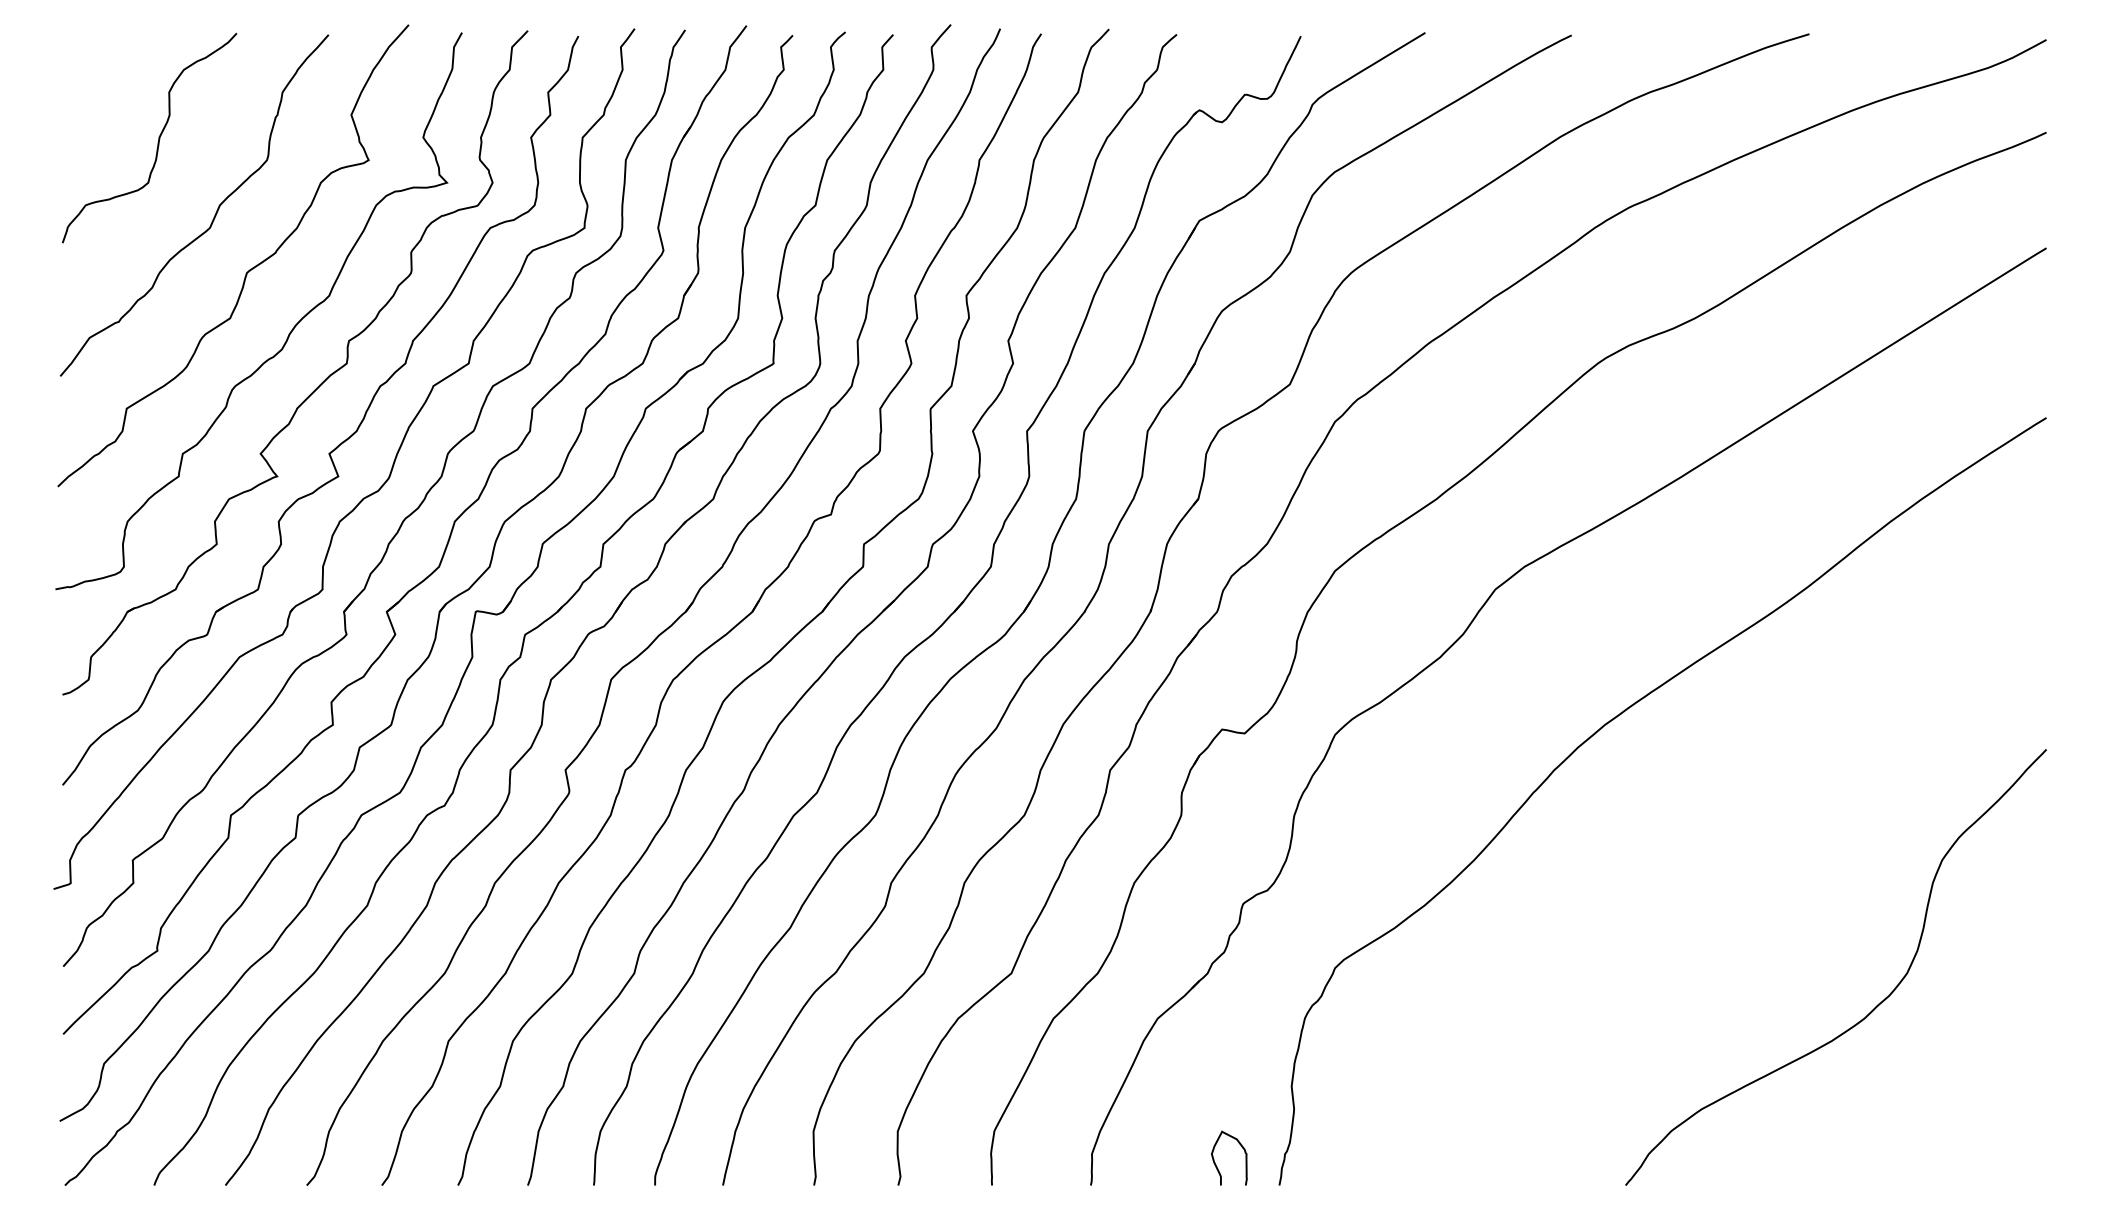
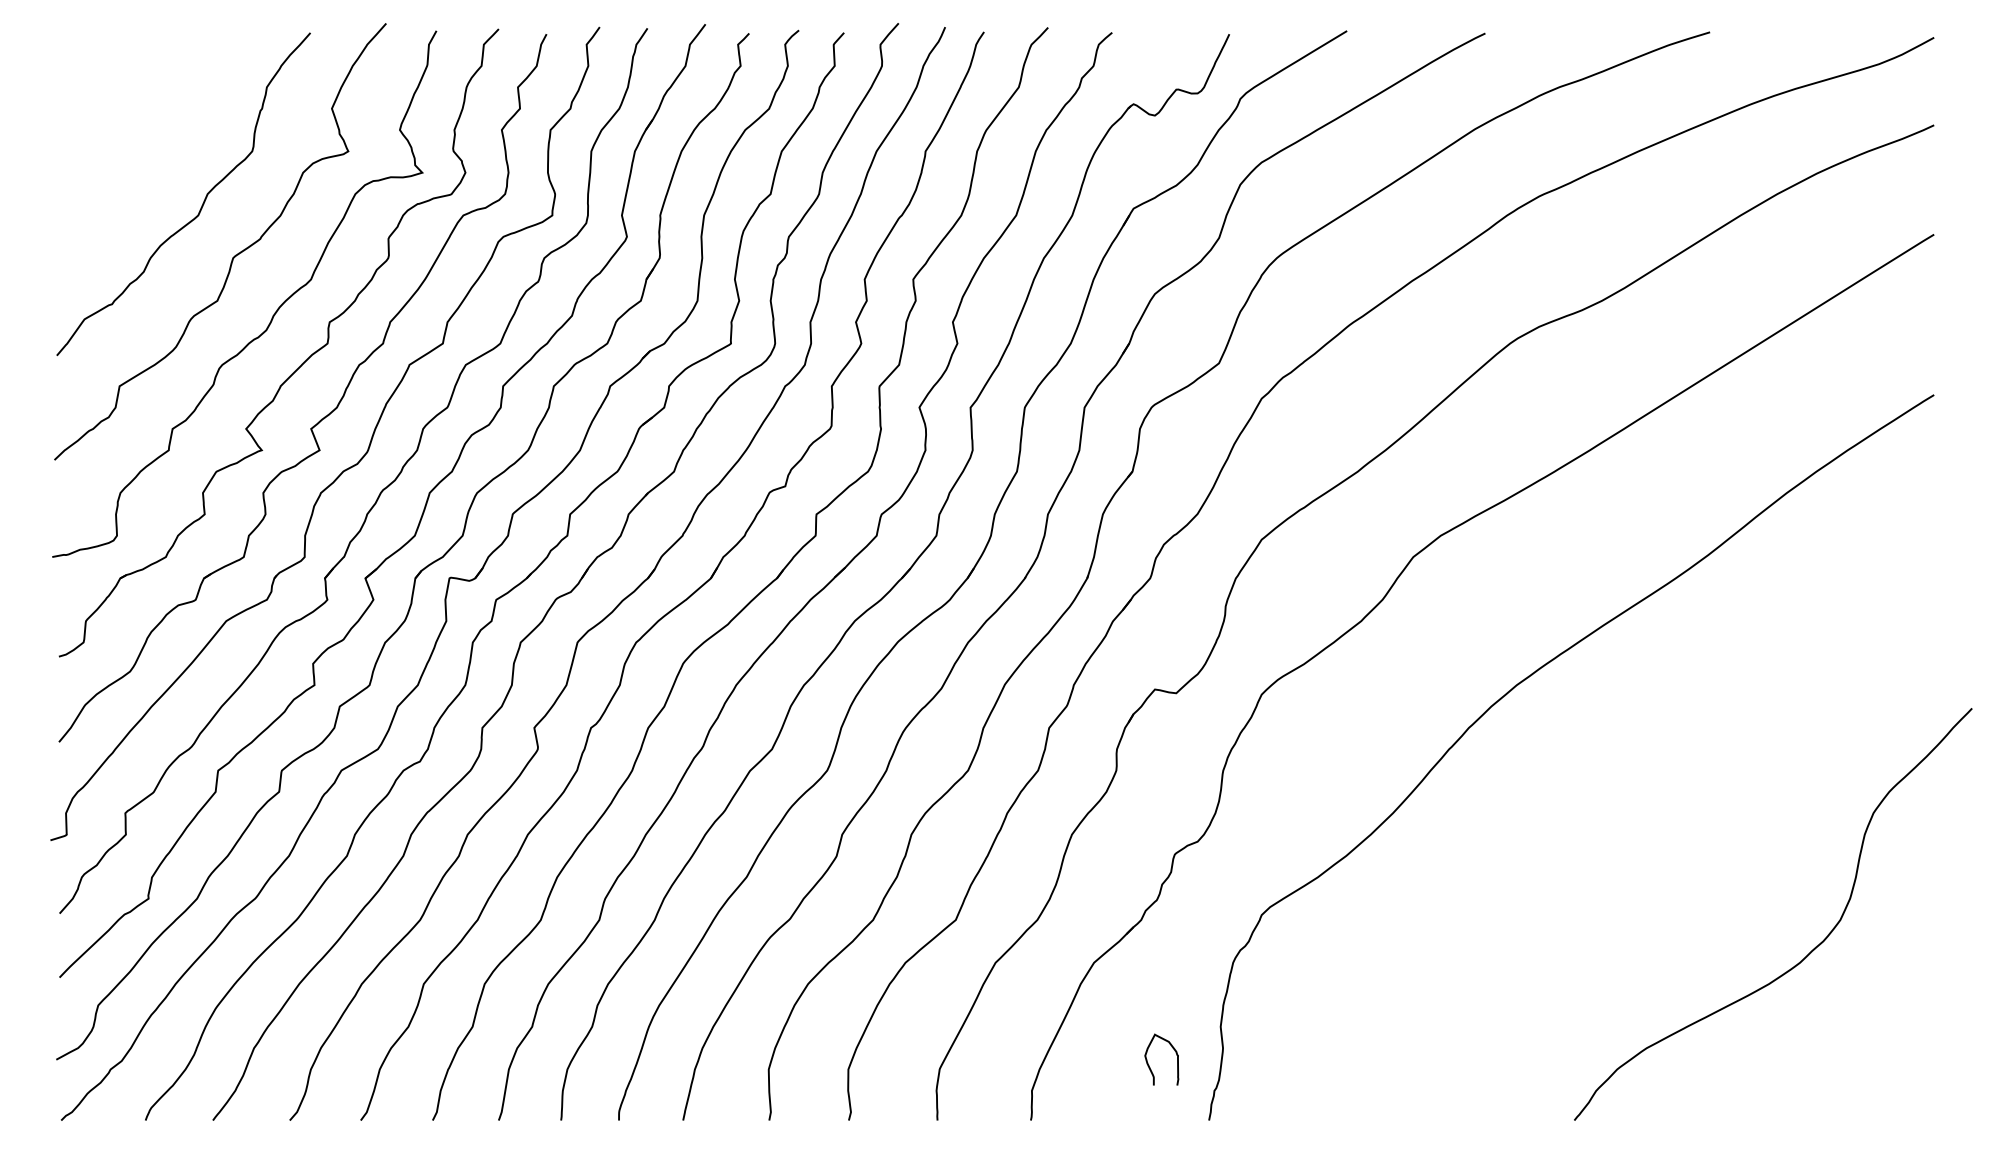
curve: (158, 138) -> (149, 130), removed
curve: (1875, 1006) -> (1810, 951), moved
curve: (1215, 1161) -> (1148, 1062), moved

